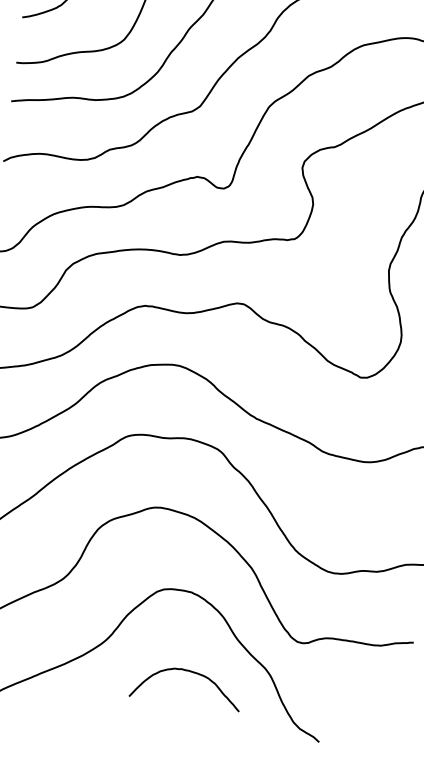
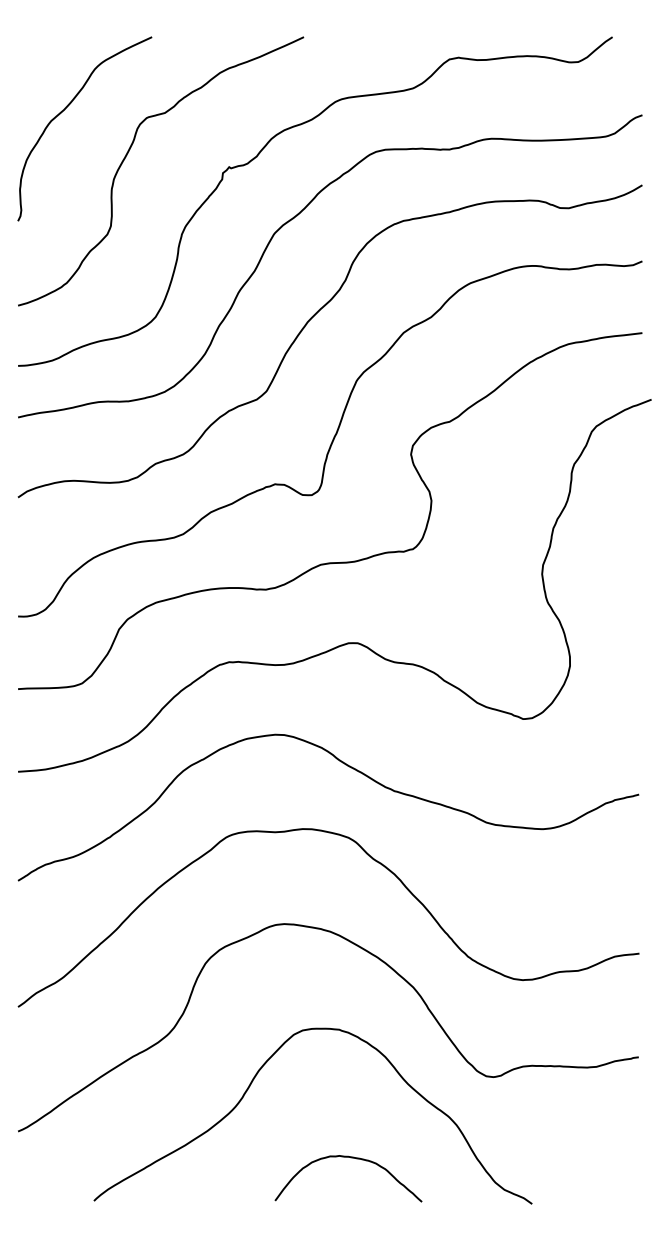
curve: (189, 672) -> (350, 1158), moved

